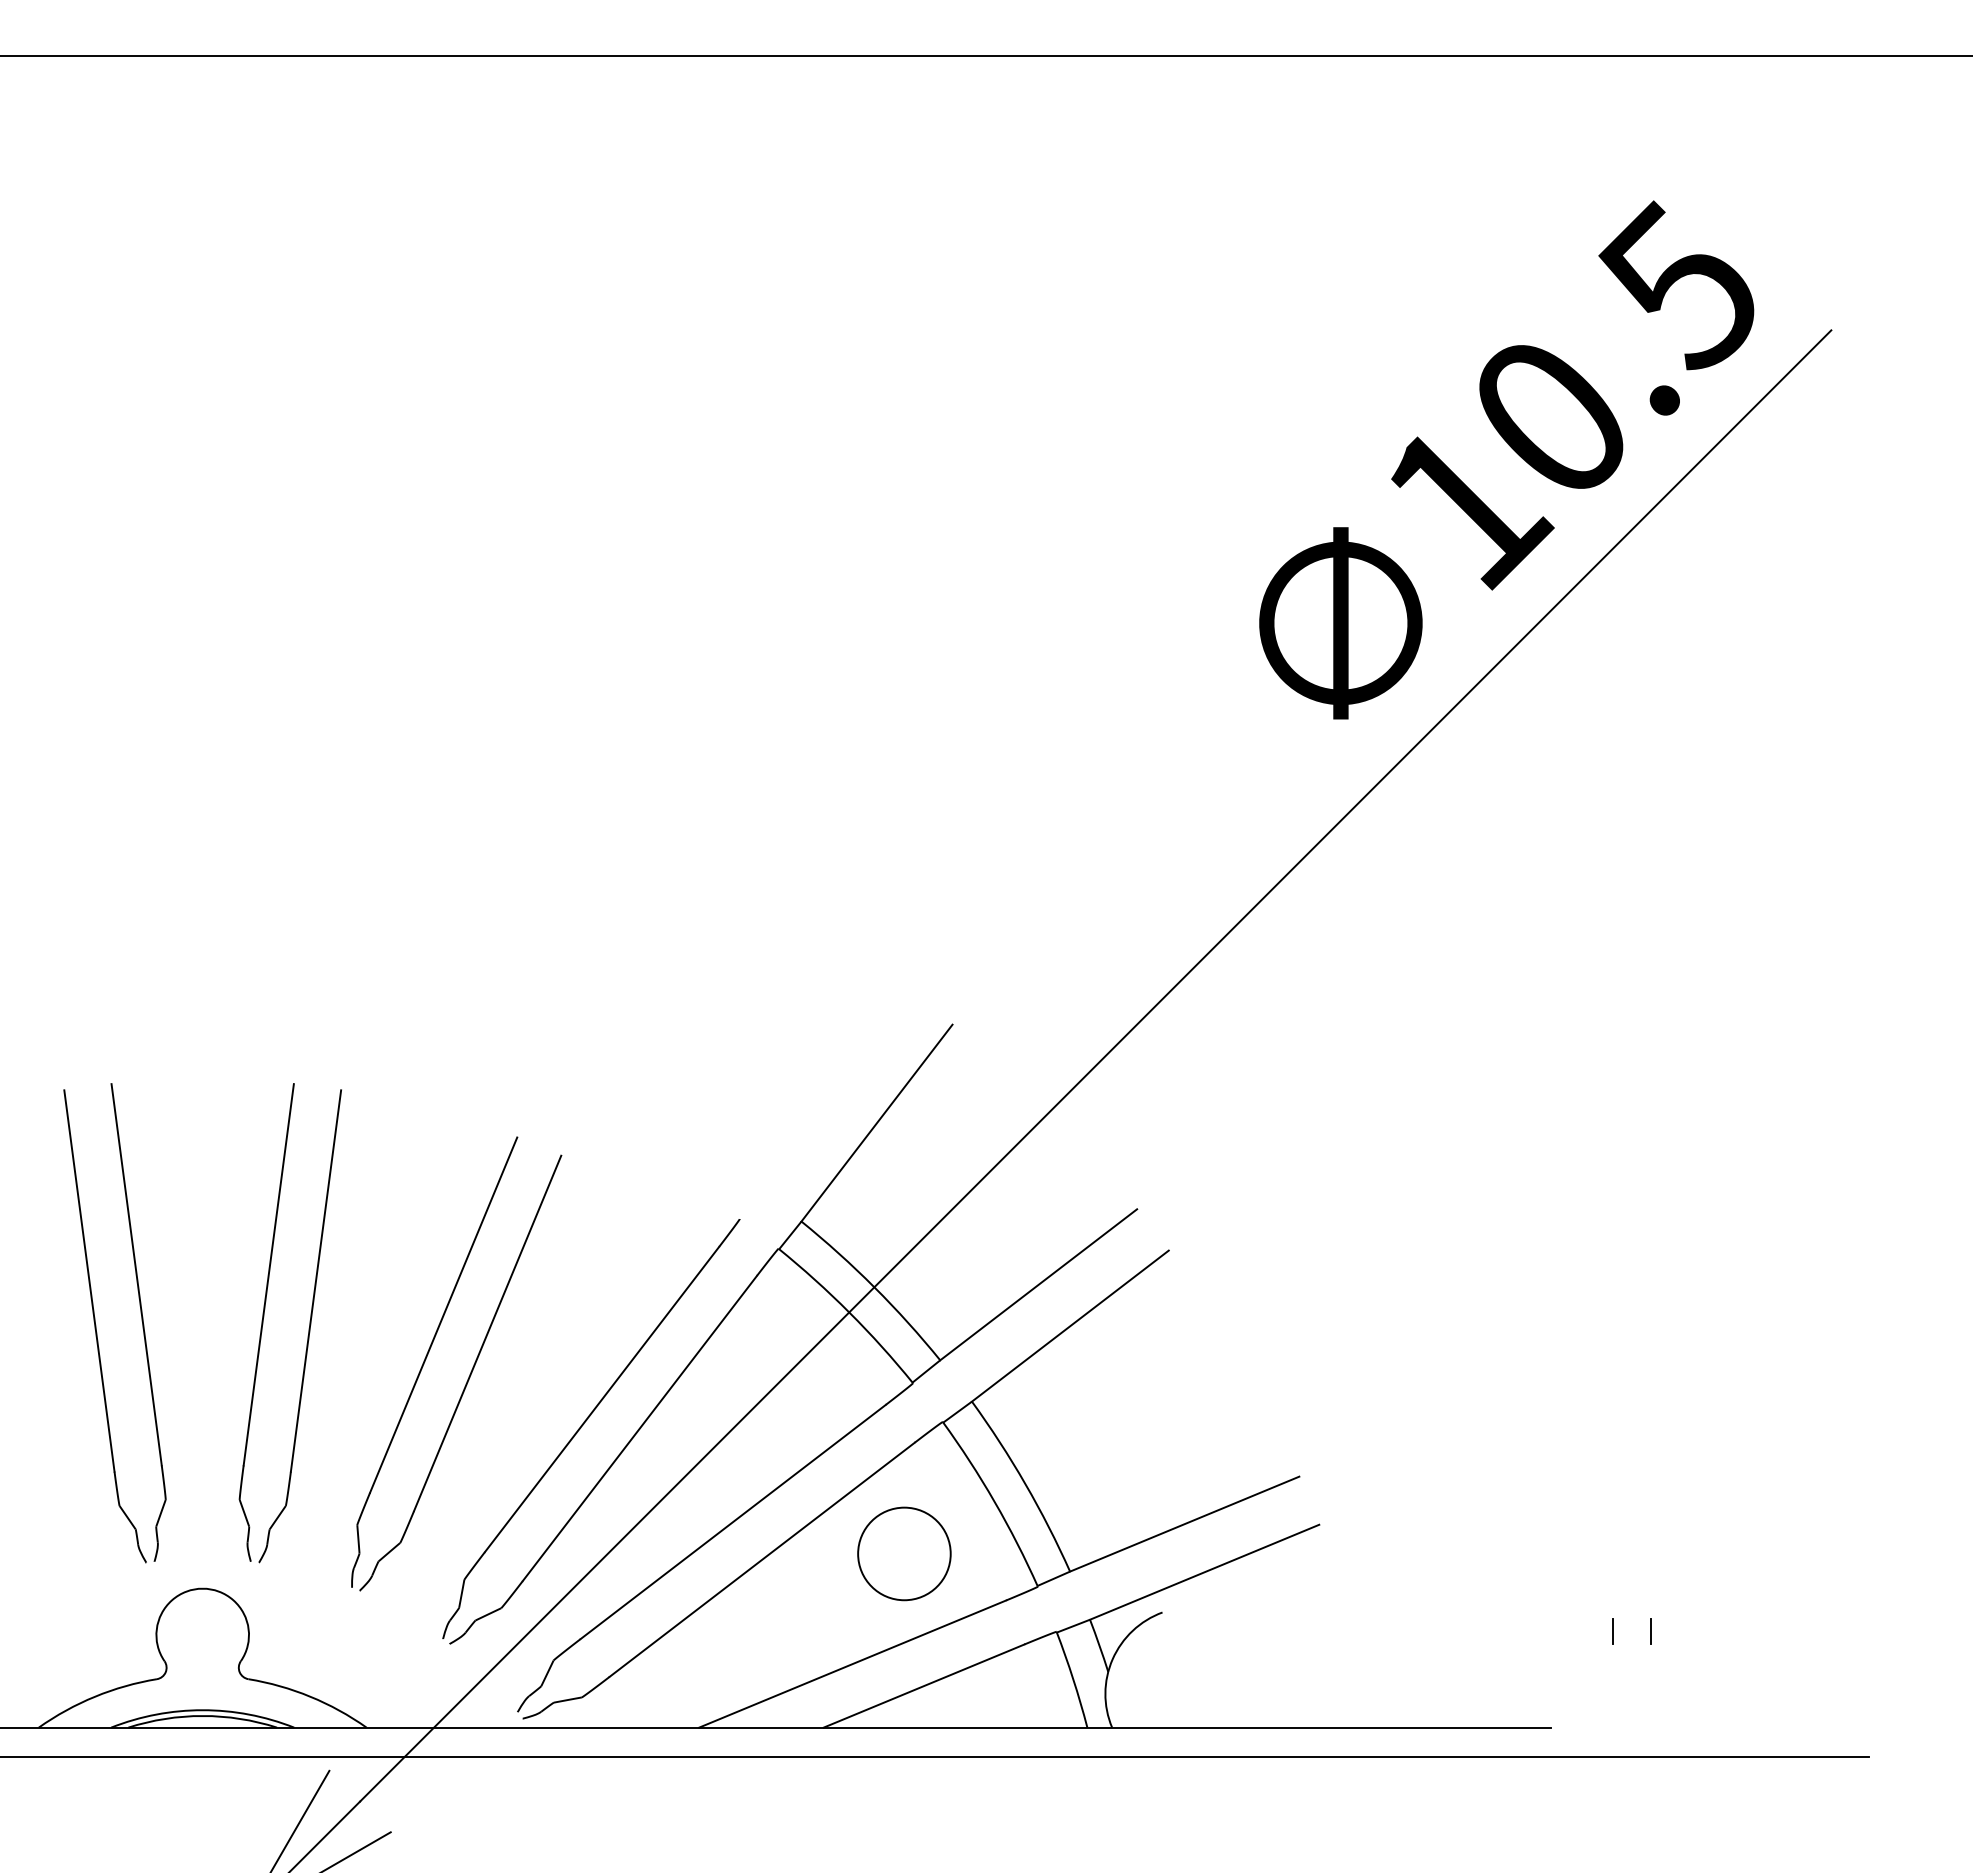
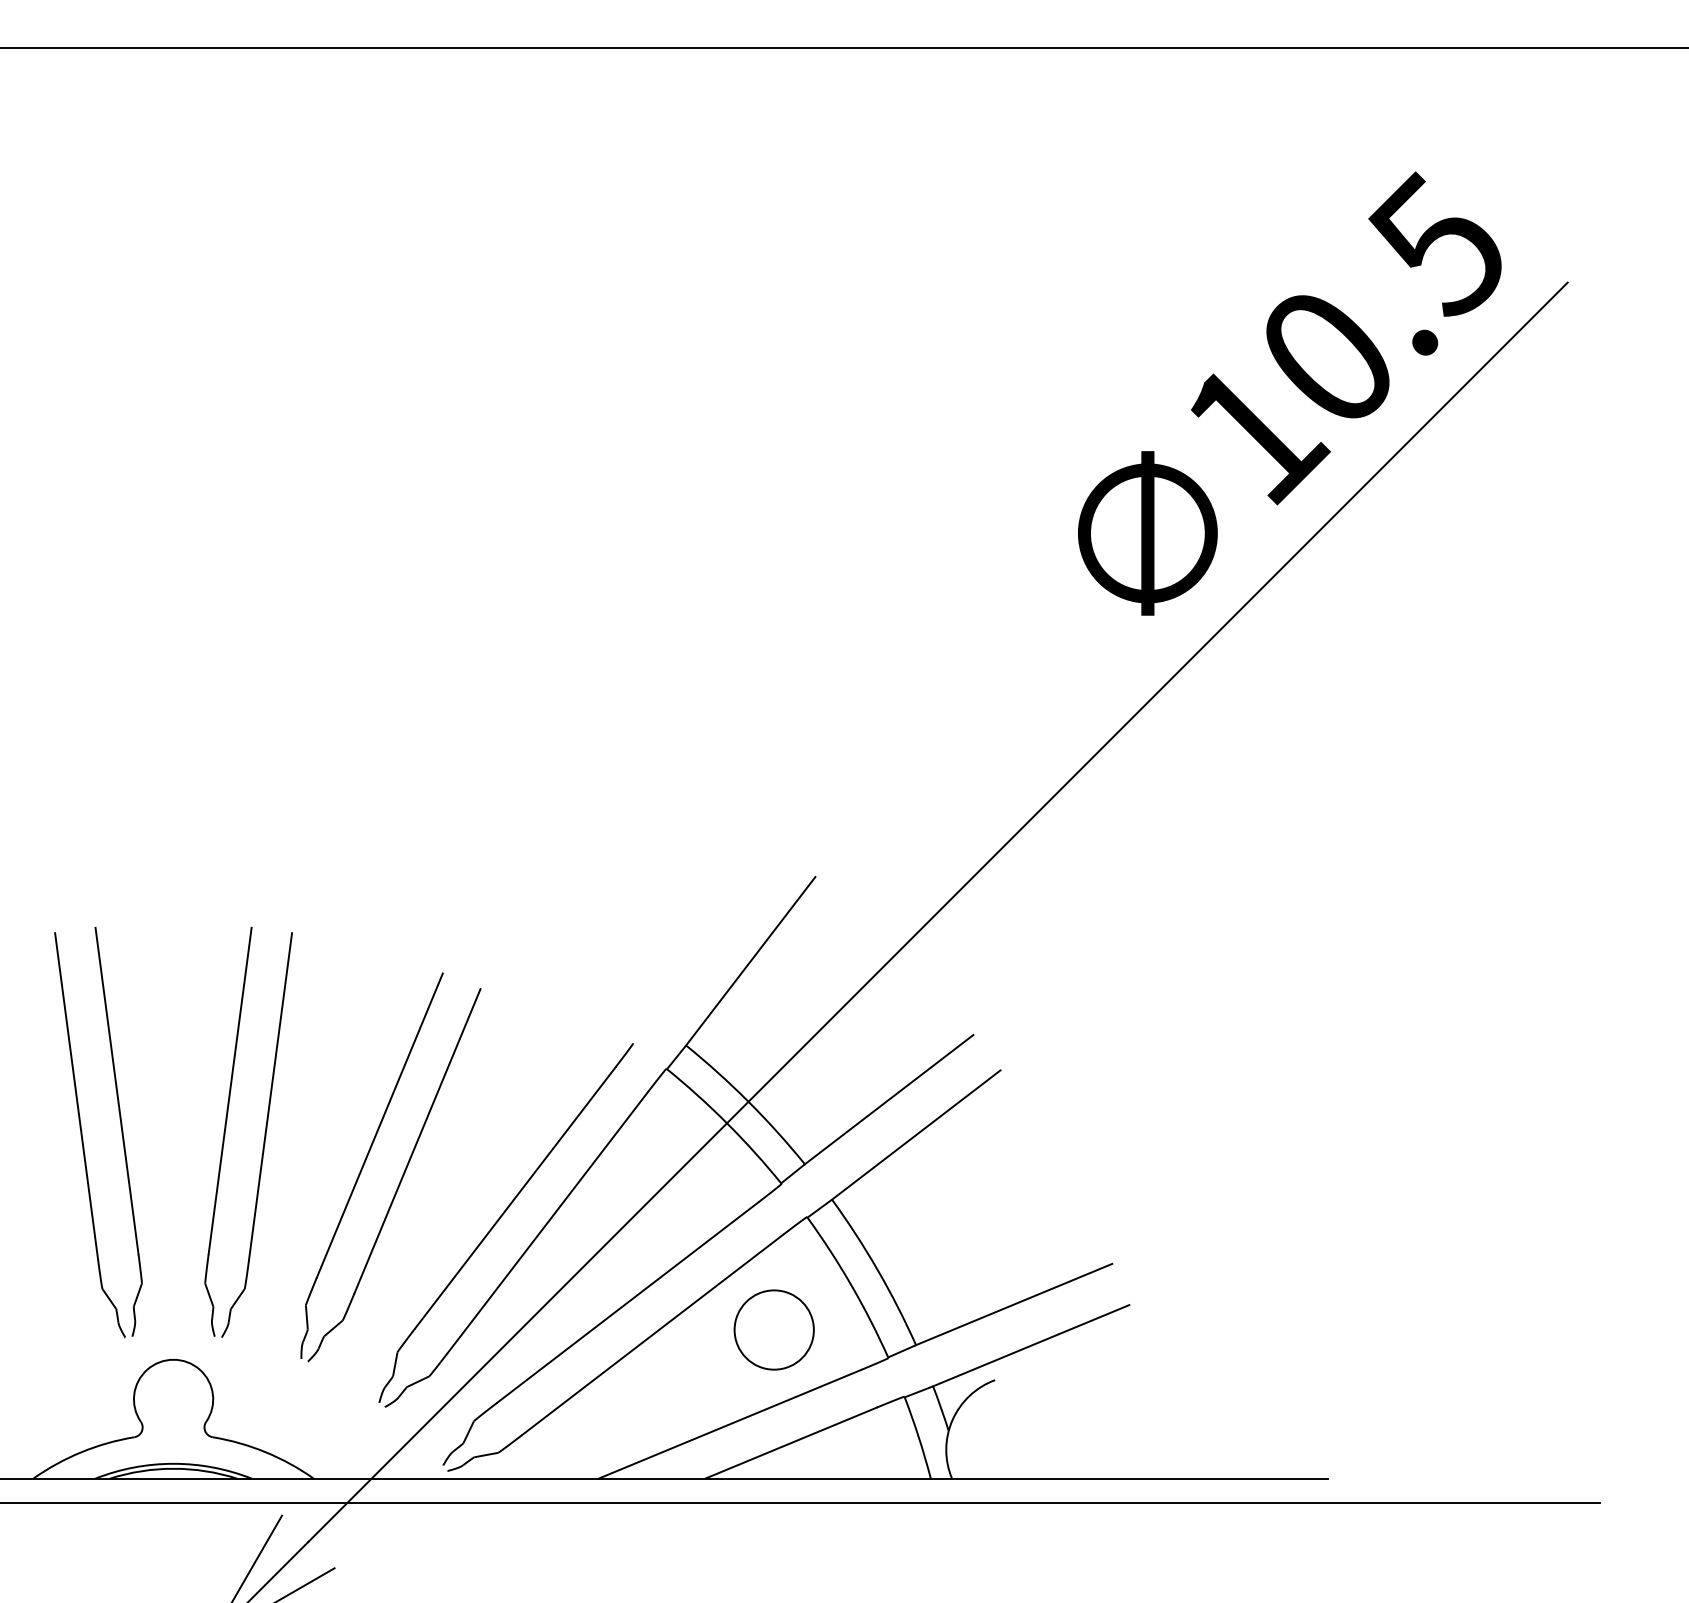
line: (1612, 1631) -> (1380, 1396), removed
line: (1651, 1631) -> (1413, 1396), removed

